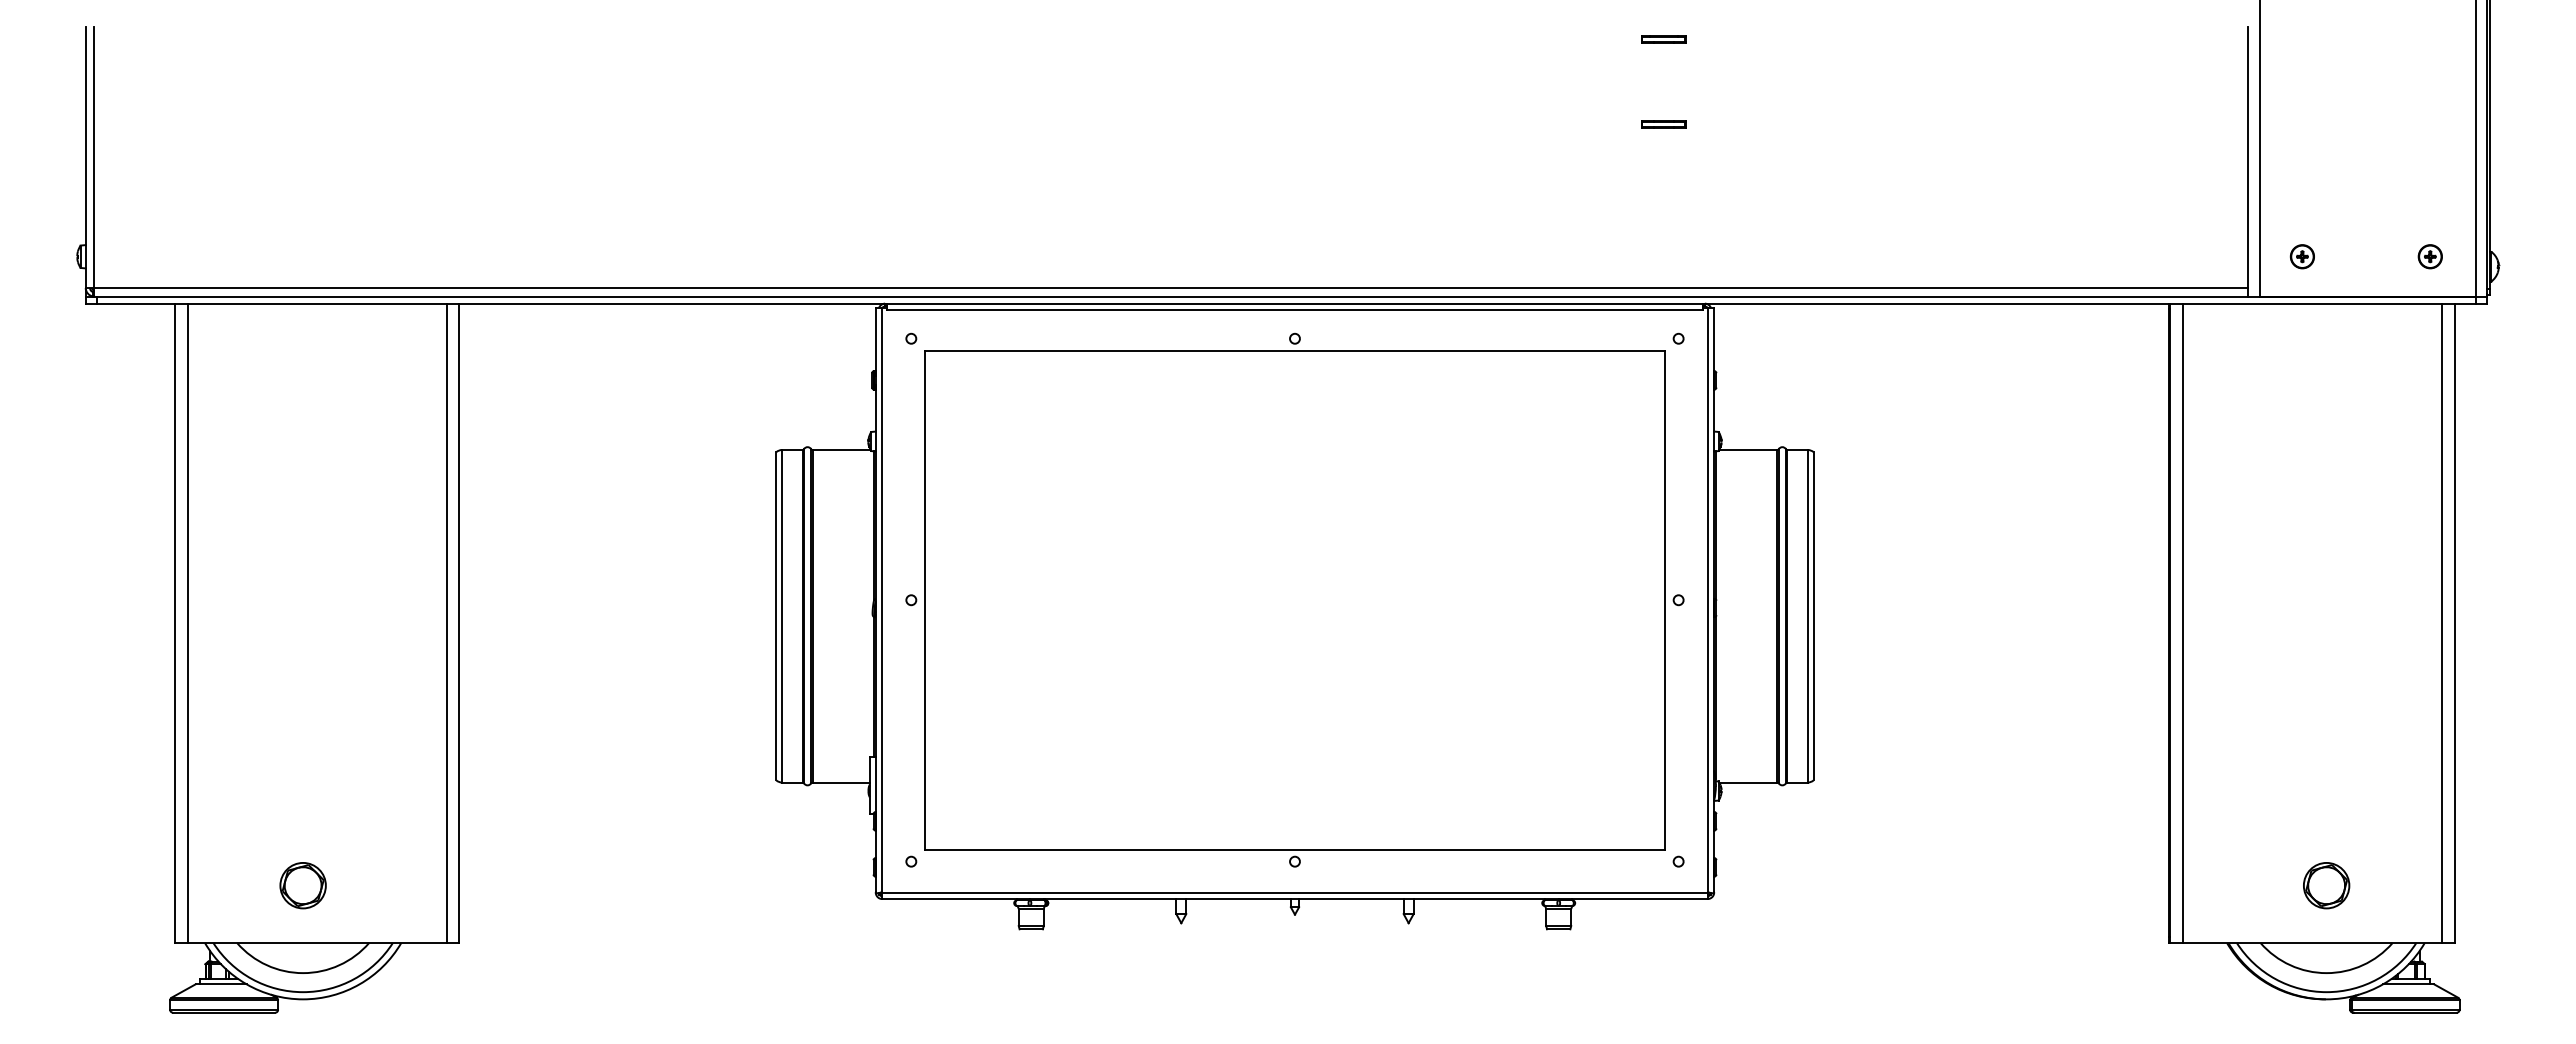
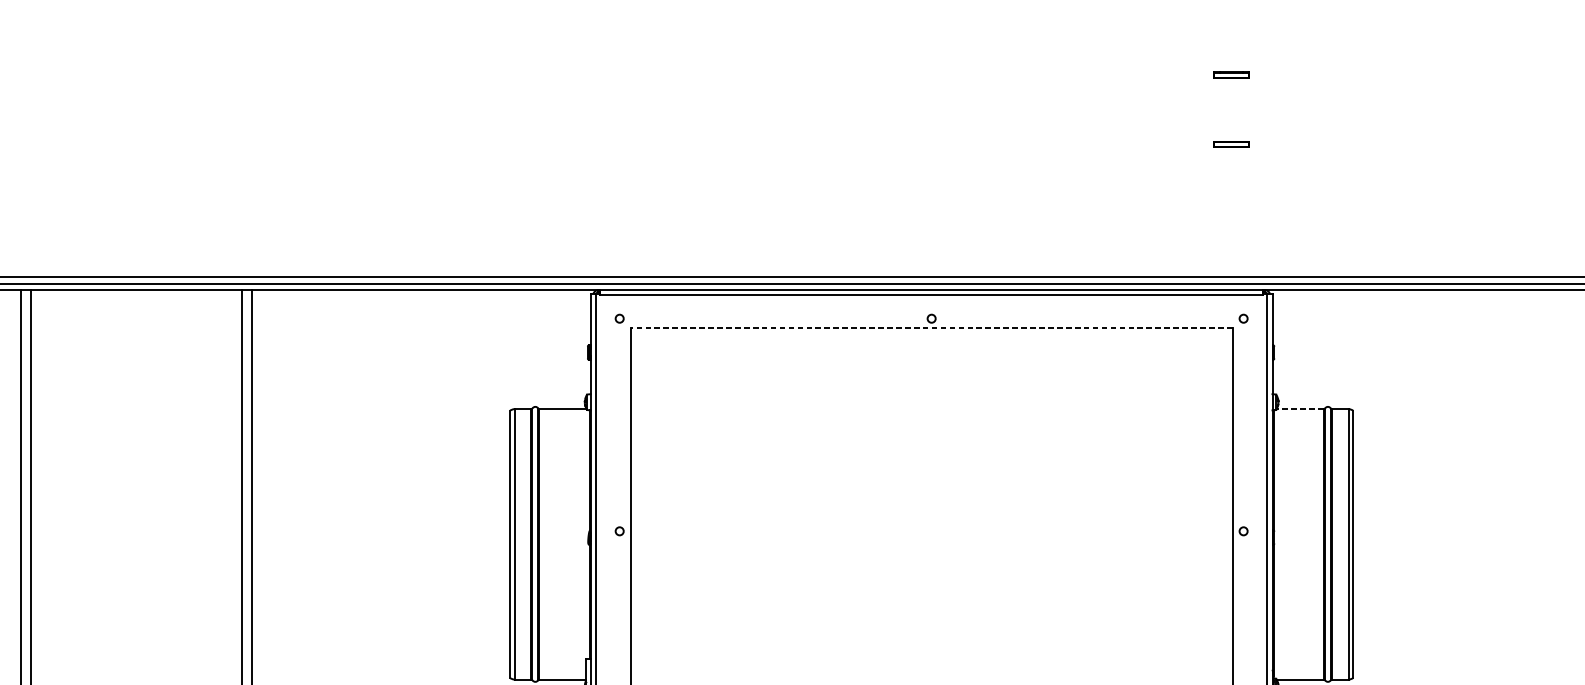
line: (1294, 350) -> (931, 328), solid -> dashed
line: (1747, 450) -> (1299, 409), solid -> dashed

